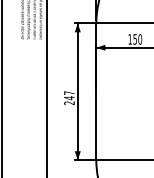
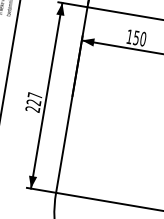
text: (69, 98) -> (33, 102), 247 -> 227

